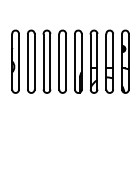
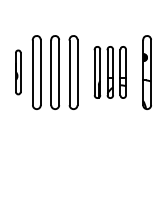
part: (15, 61) -> (18, 72), size x0.6
part: (93, 61) -> (109, 72), size x0.7

